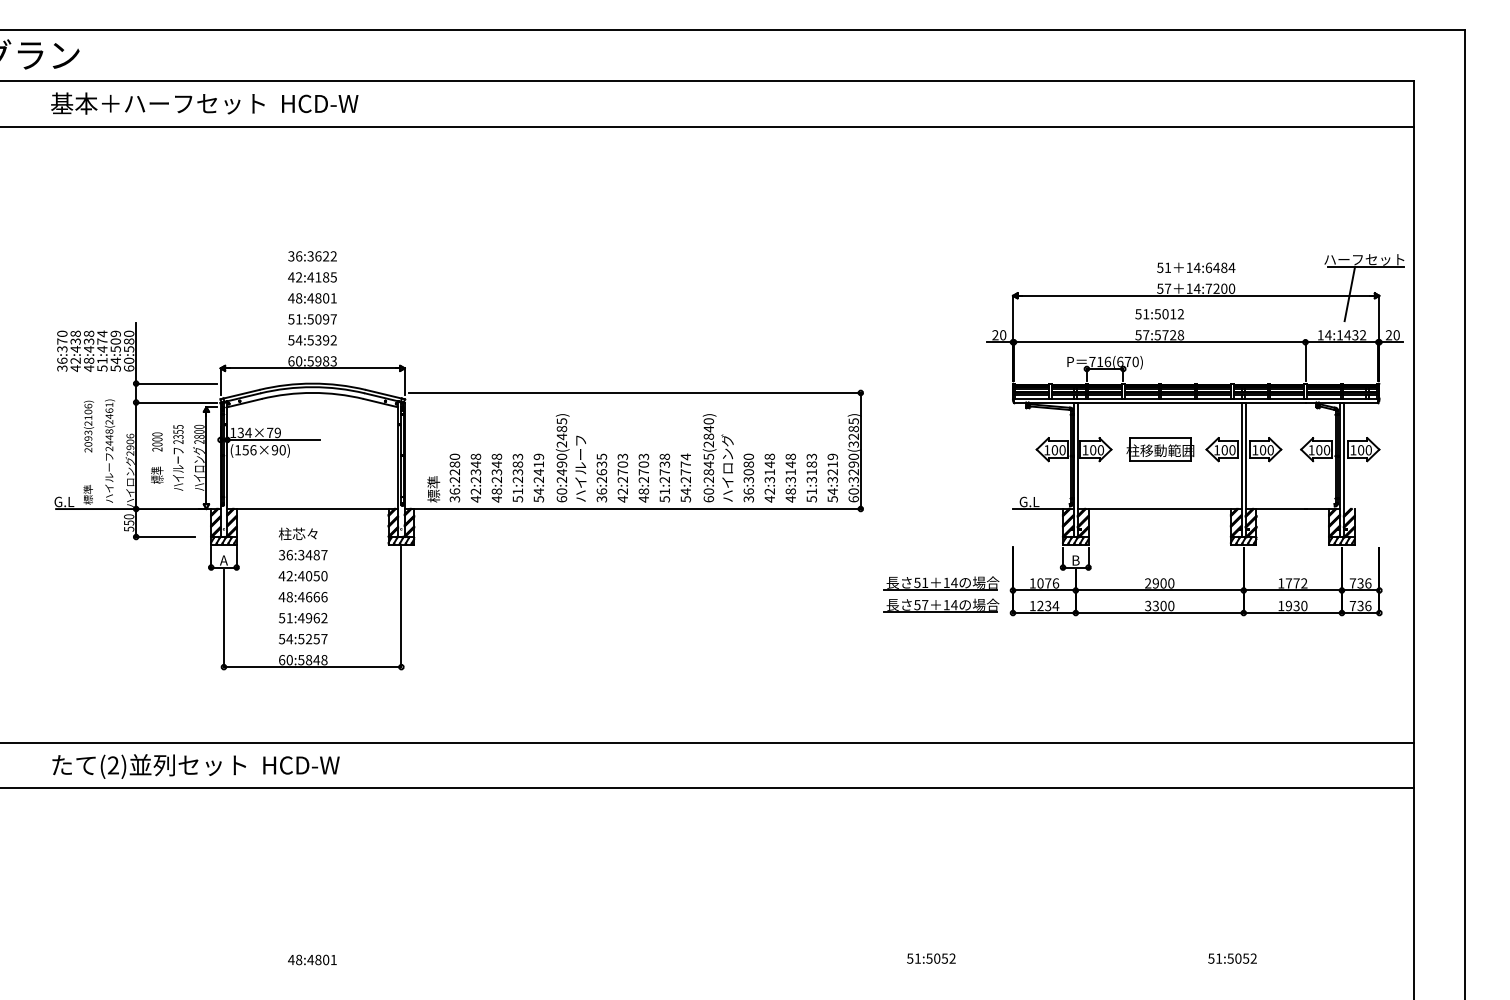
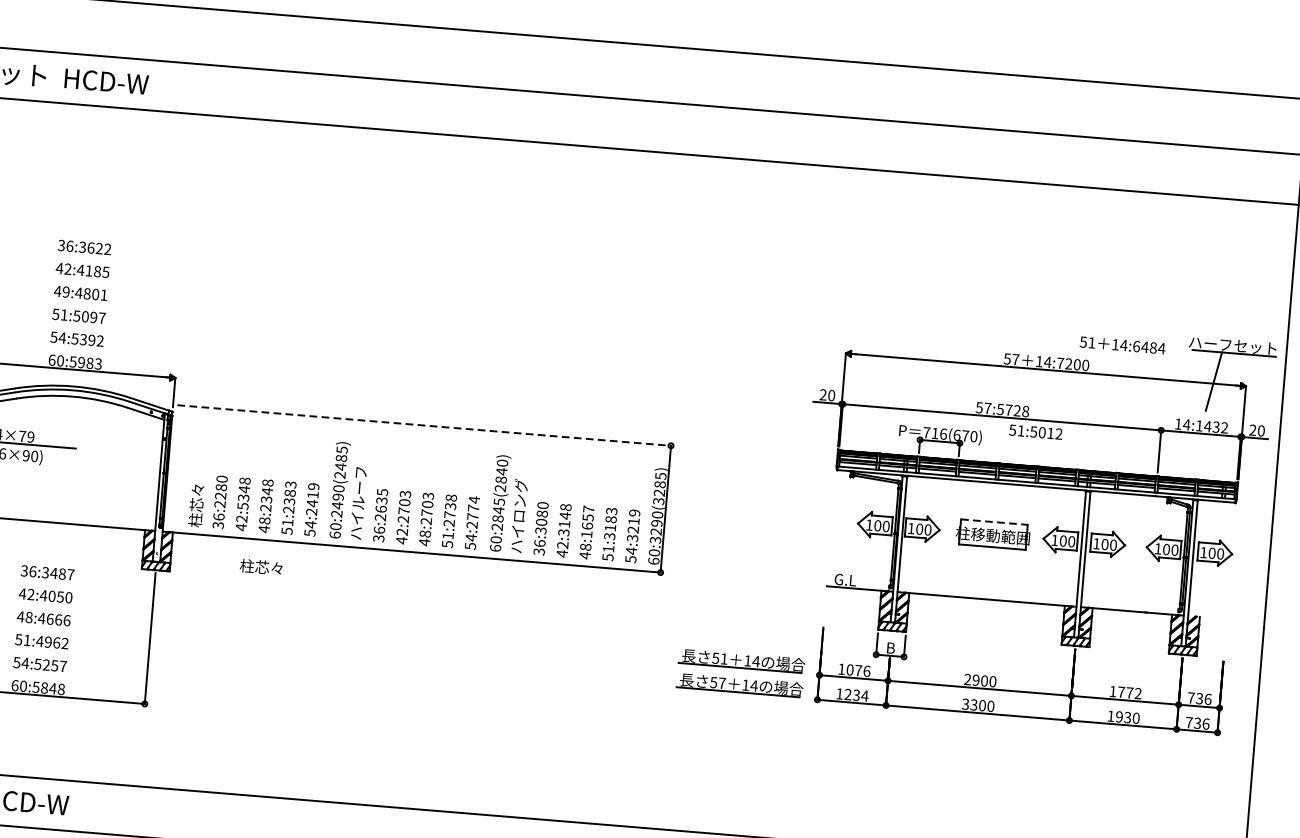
text: (1196, 267) -> (1123, 345), moved
text: (299, 298) -> (66, 292), 48:4801 -> 49:4801
text: (1159, 314) -> (1035, 432), moved
line: (635, 392) -> (425, 425), solid -> dashed
line: (1160, 438) -> (994, 522), solid -> dashed
text: (790, 468) -> (587, 522), 48:3148 -> 48:1657
text: (475, 479) -> (242, 505), 42:2348 -> 42:5348
text: (433, 482) -> (196, 505), 標準 -> 柱芯々
text: (298, 533) -> (261, 566), moved

